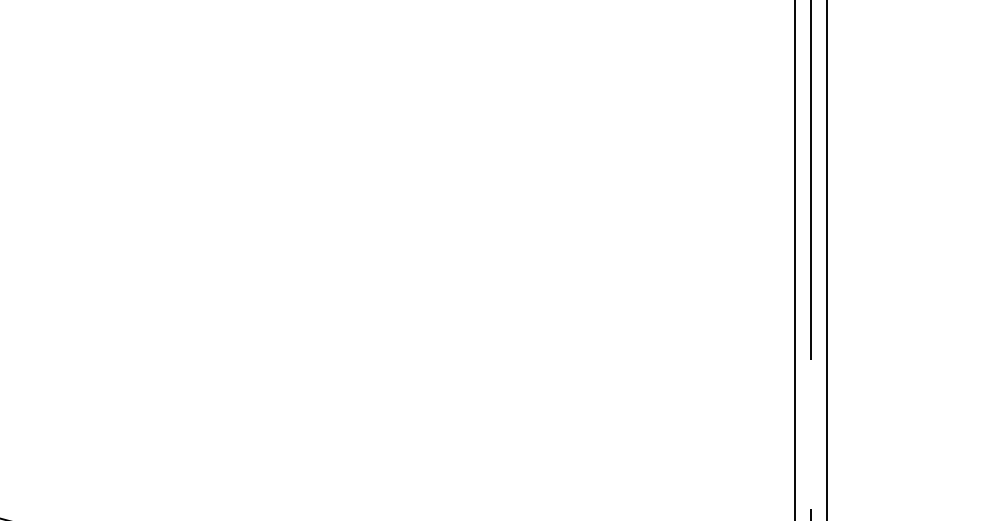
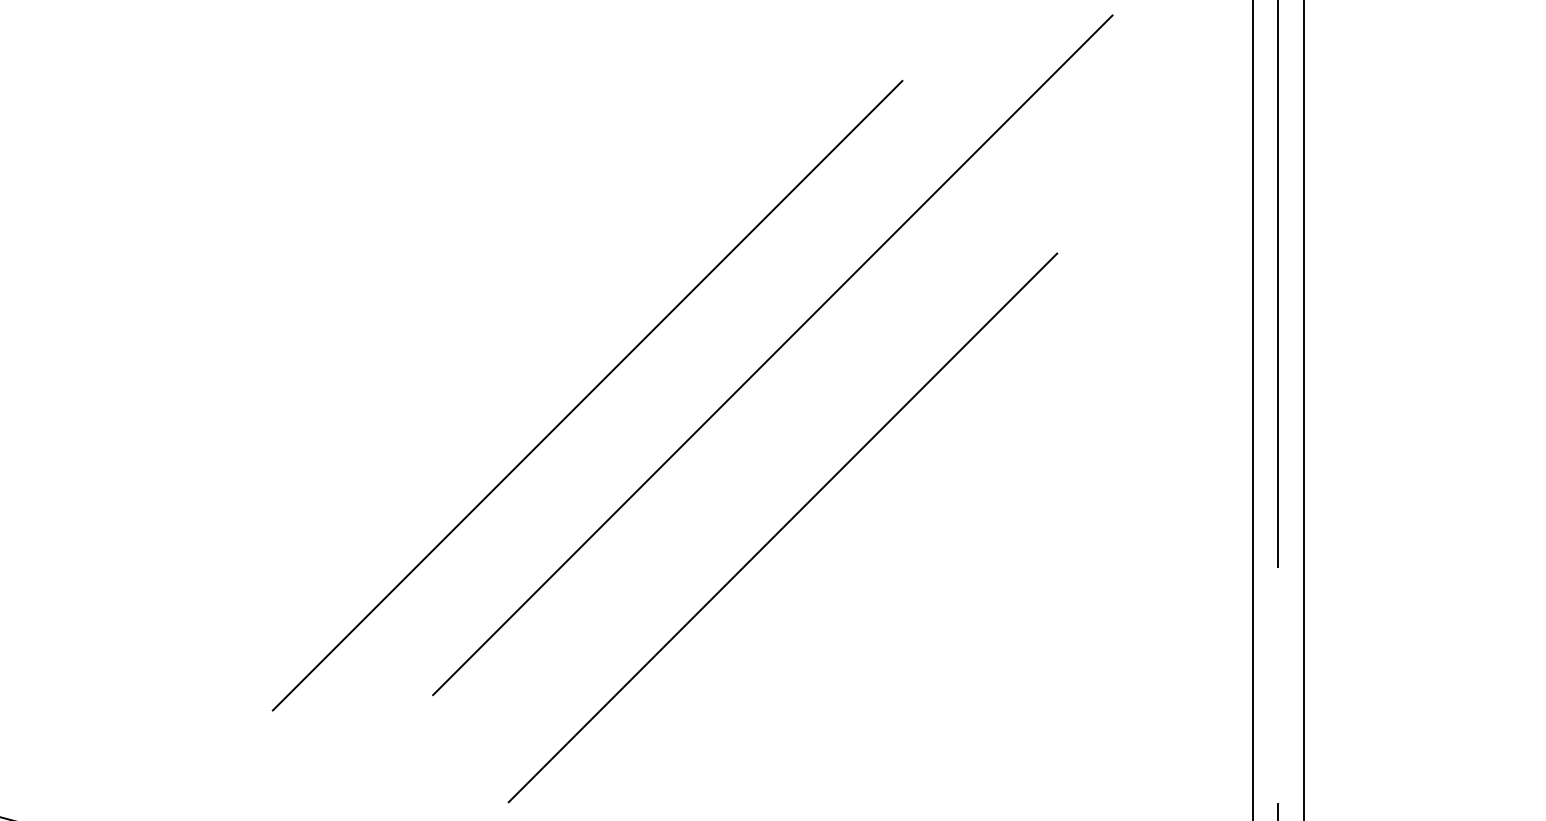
line: (489, 225) -> (771, 355), added
line: (372, 250) -> (587, 394), added
line: (496, 334) -> (782, 527), added

